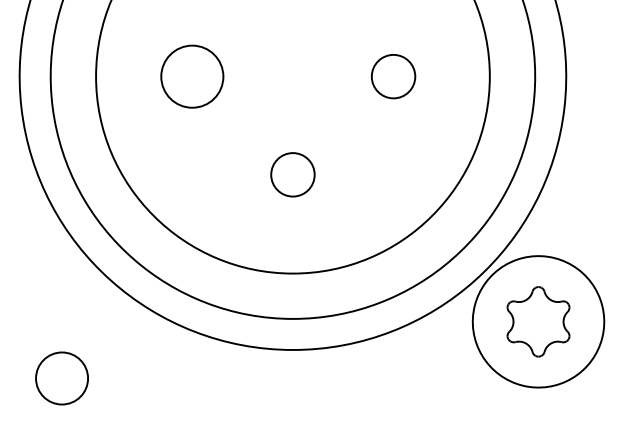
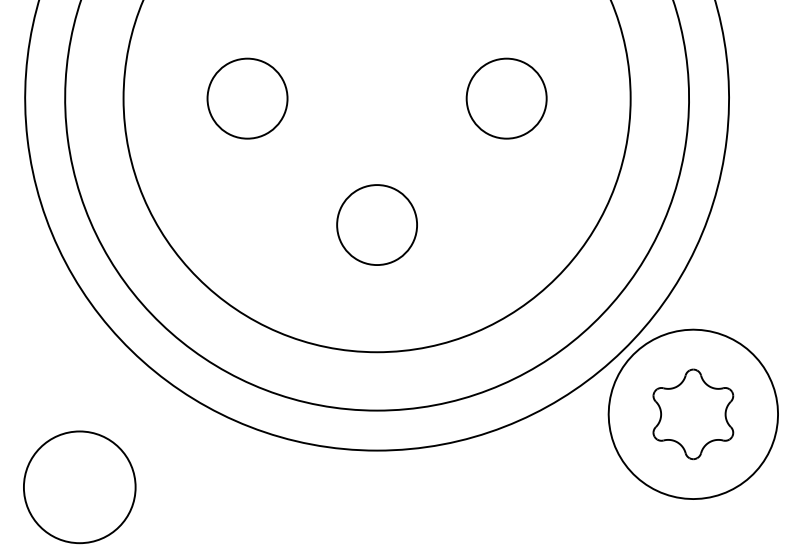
circle: (393, 76) -> (506, 98), size x1.43
circle: (292, 174) -> (376, 224), size x1.43
circle: (61, 378) -> (79, 487), size x1.67

